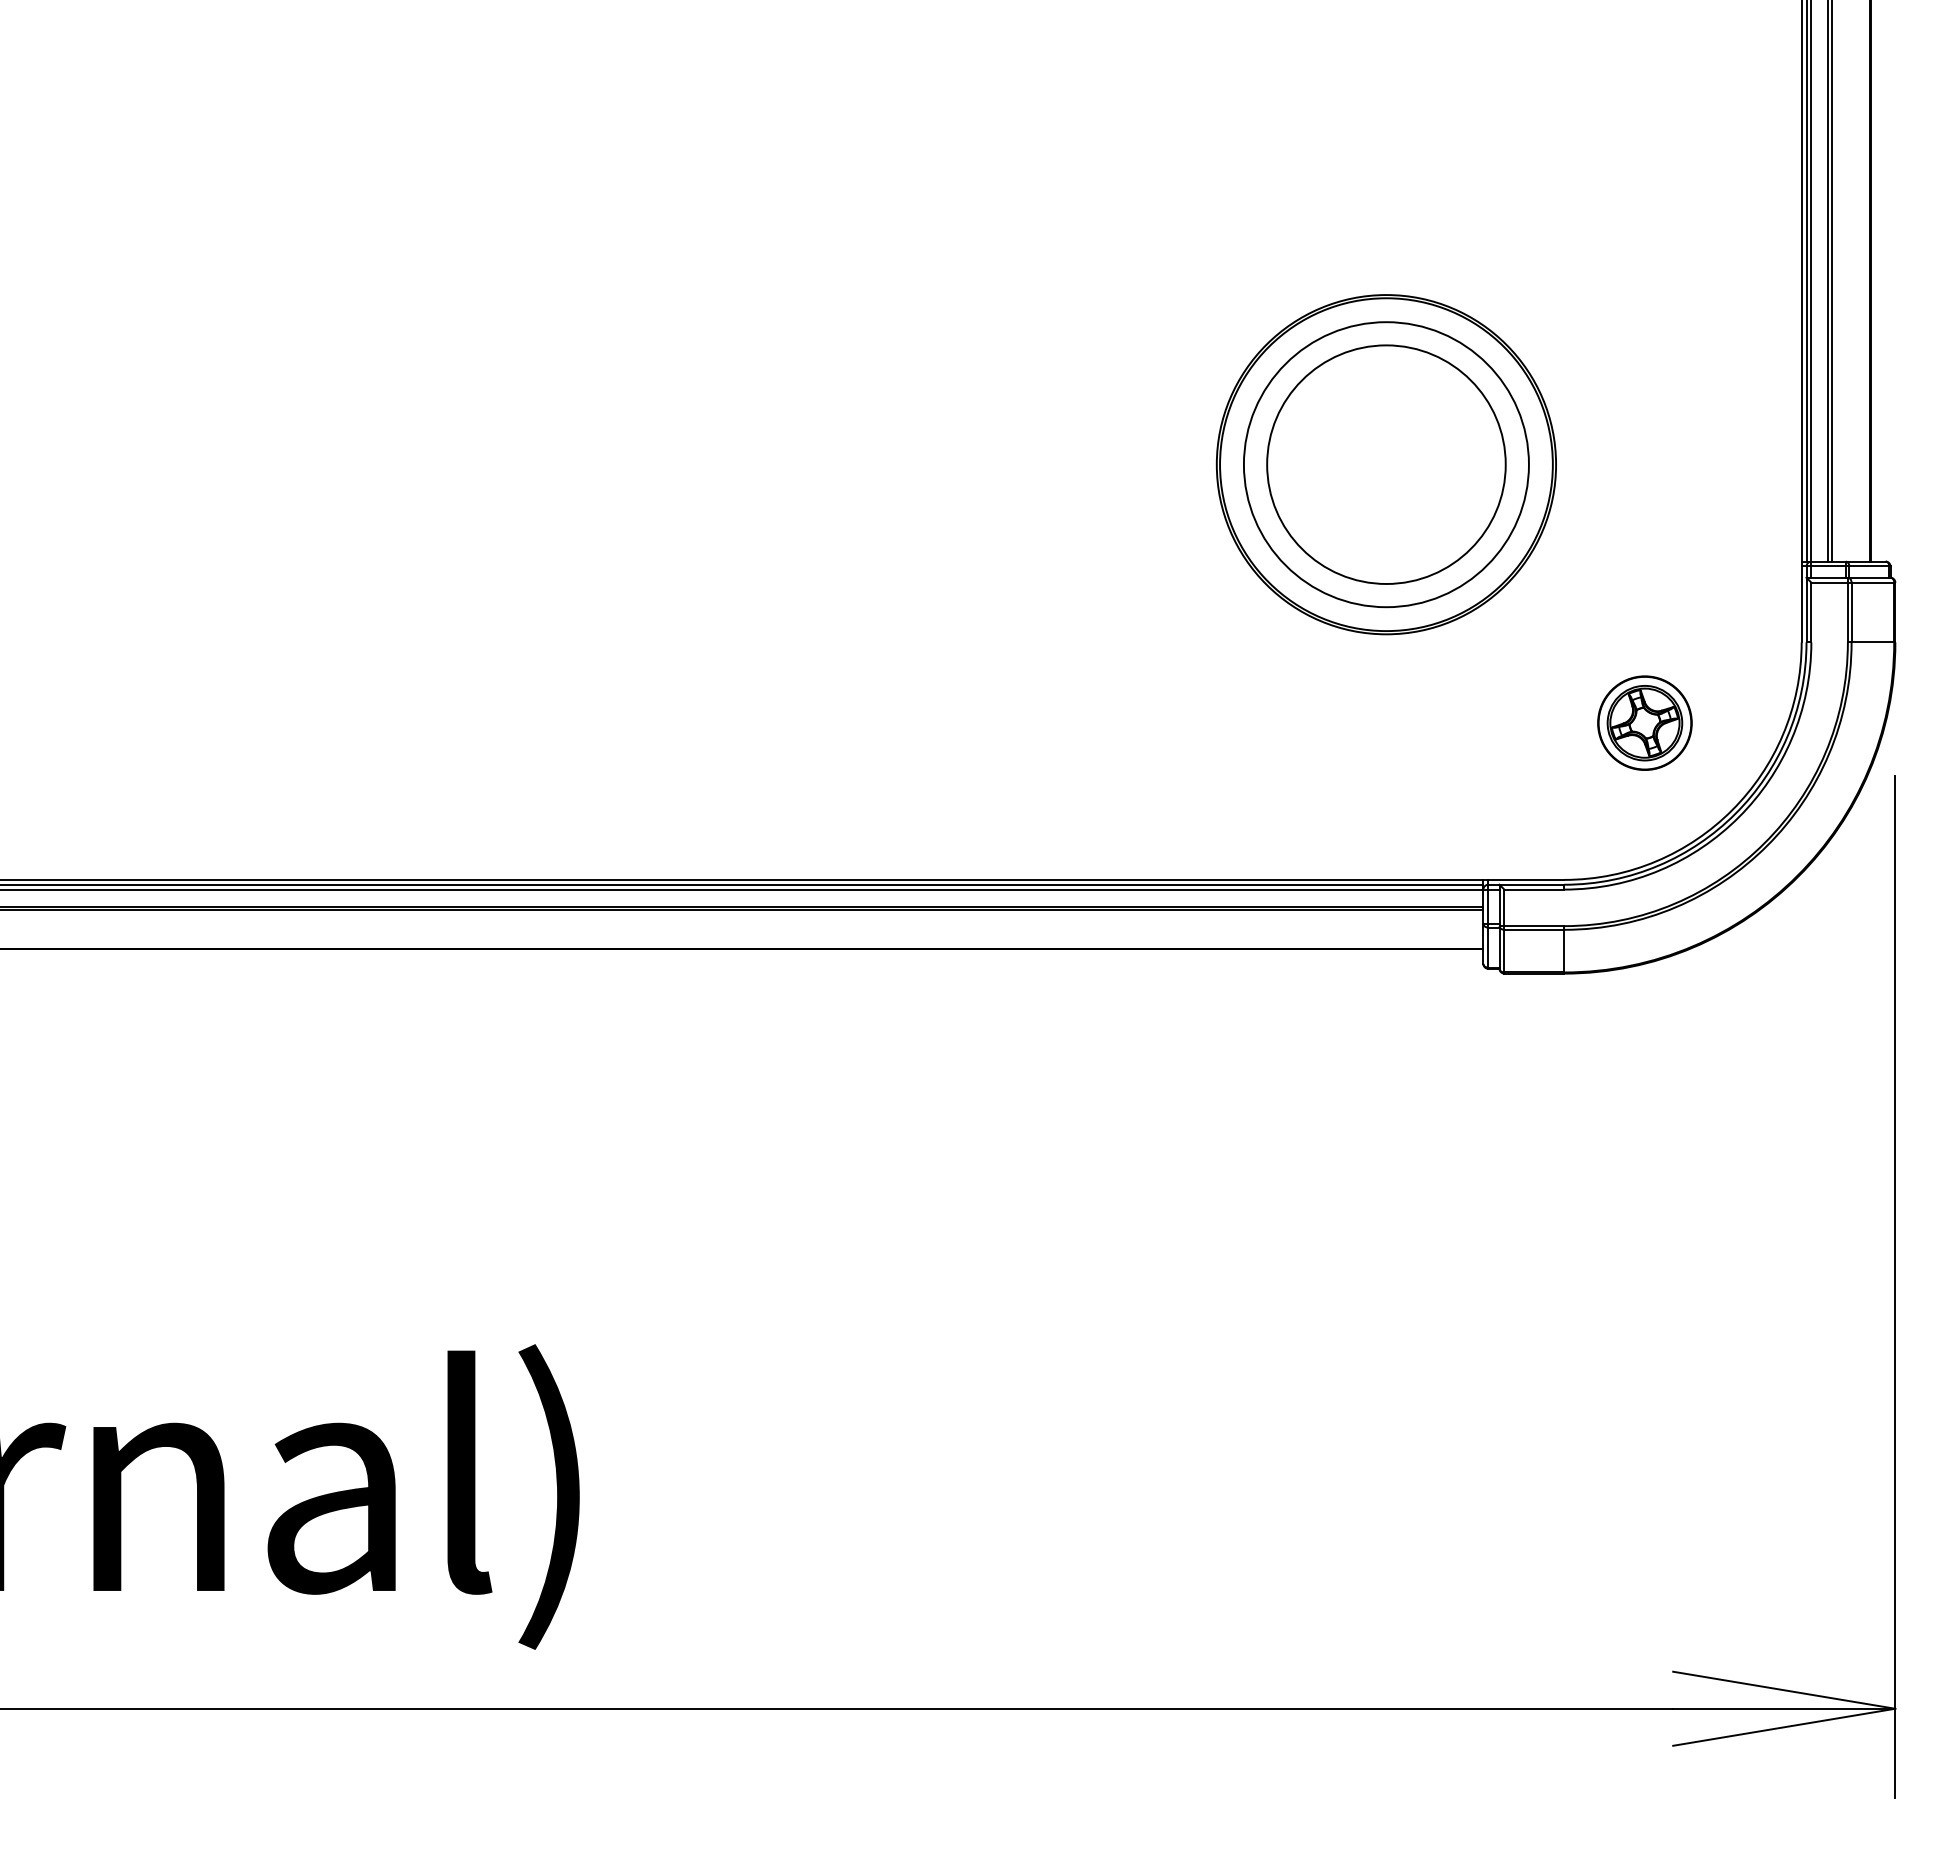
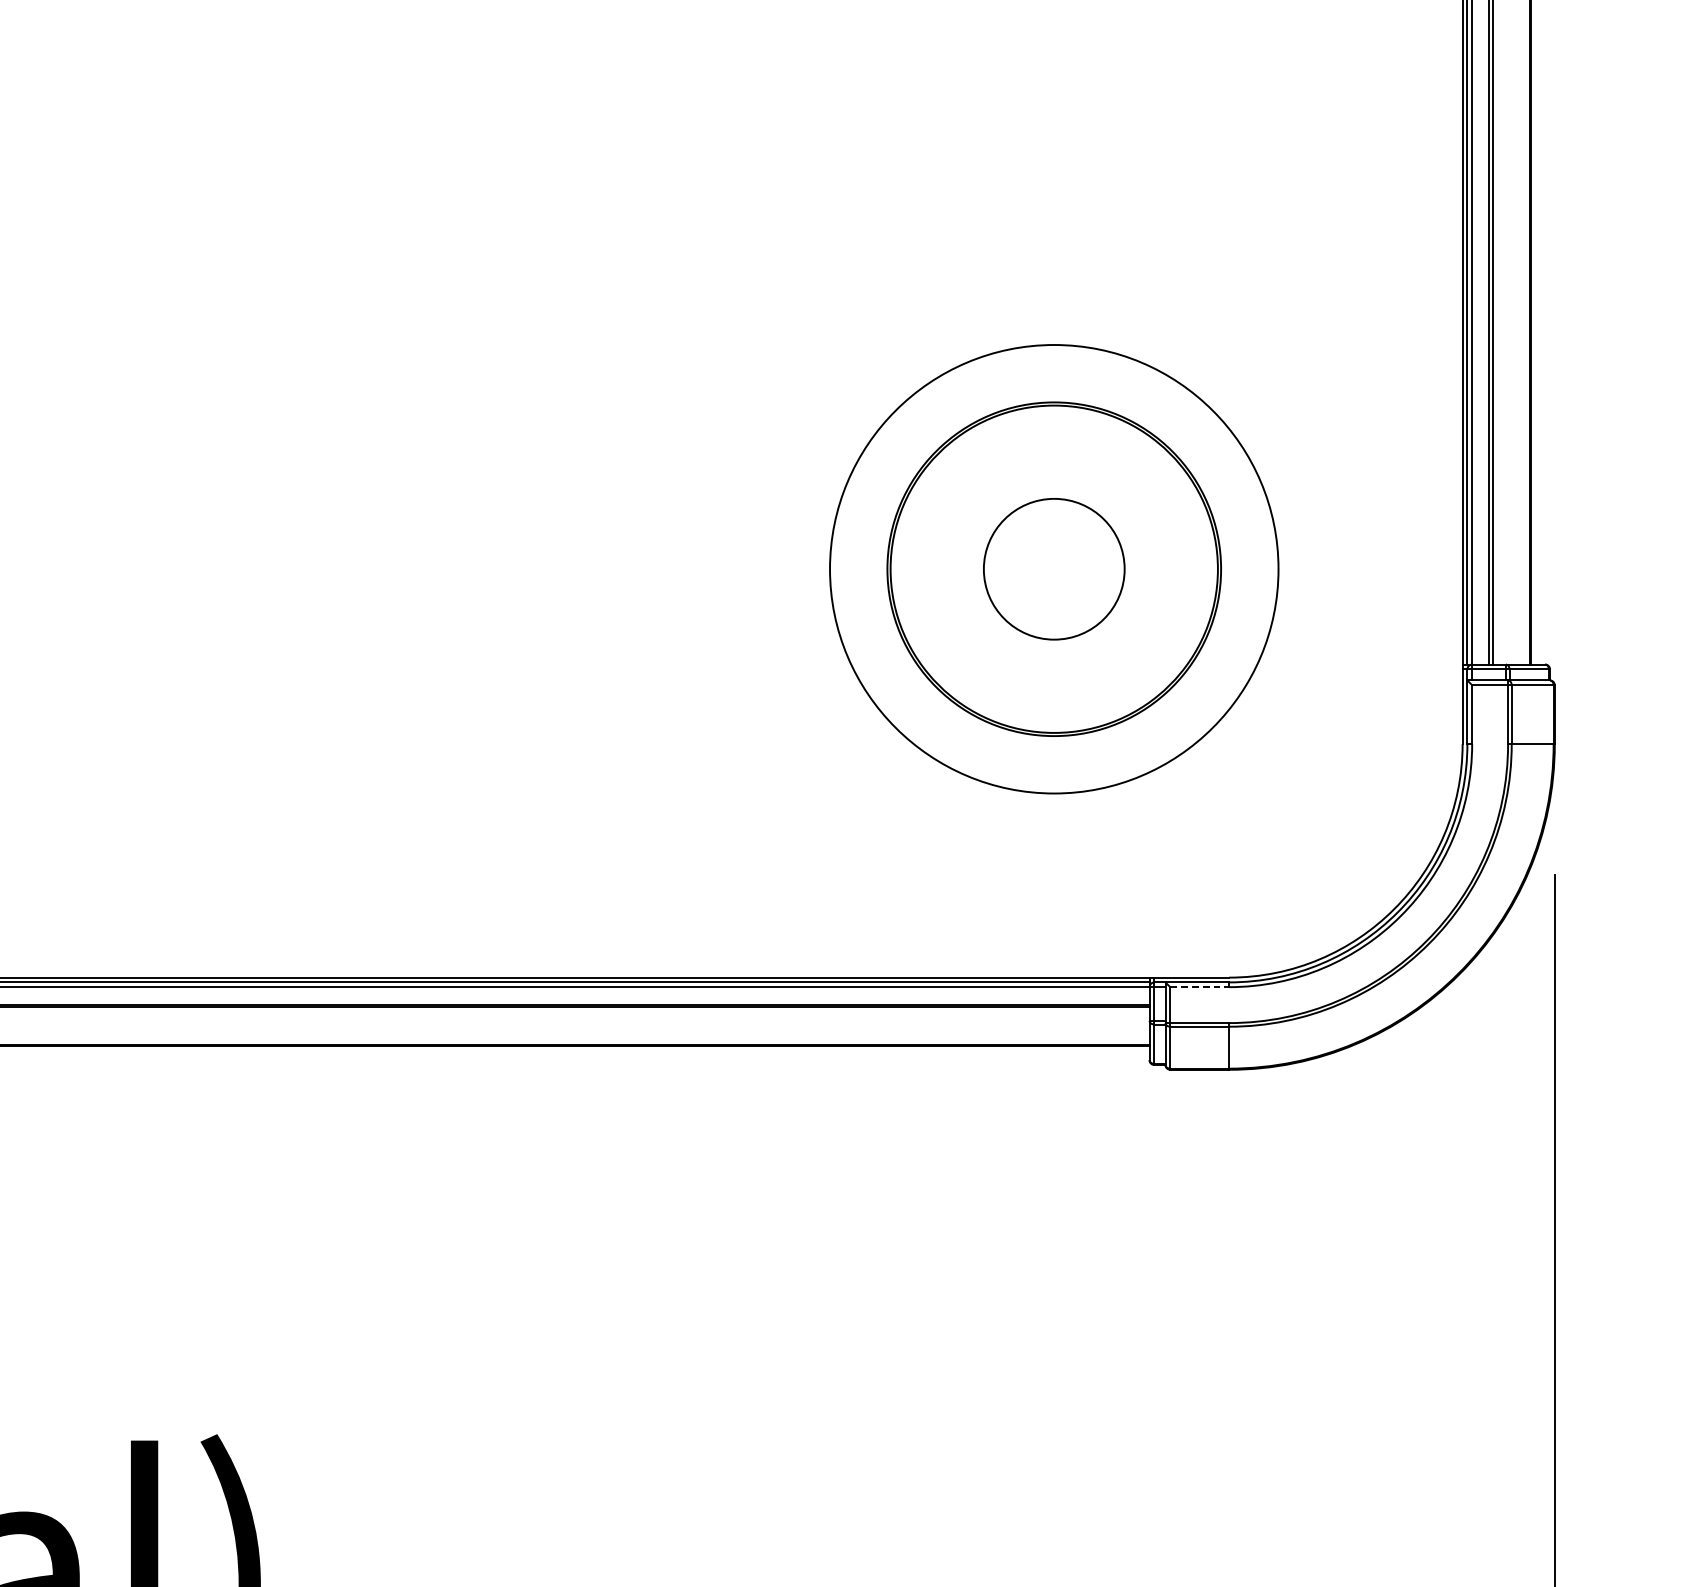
circle: (1385, 464) -> (1053, 569), size x1.6
circle: (1386, 464) -> (1054, 569), size x0.6
part: (1644, 722) -> (1308, 822), removed
line: (1534, 889) -> (1199, 987), solid -> dashed

